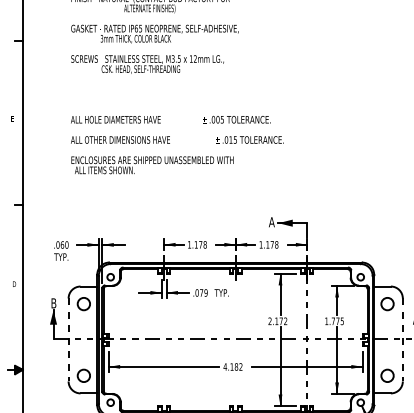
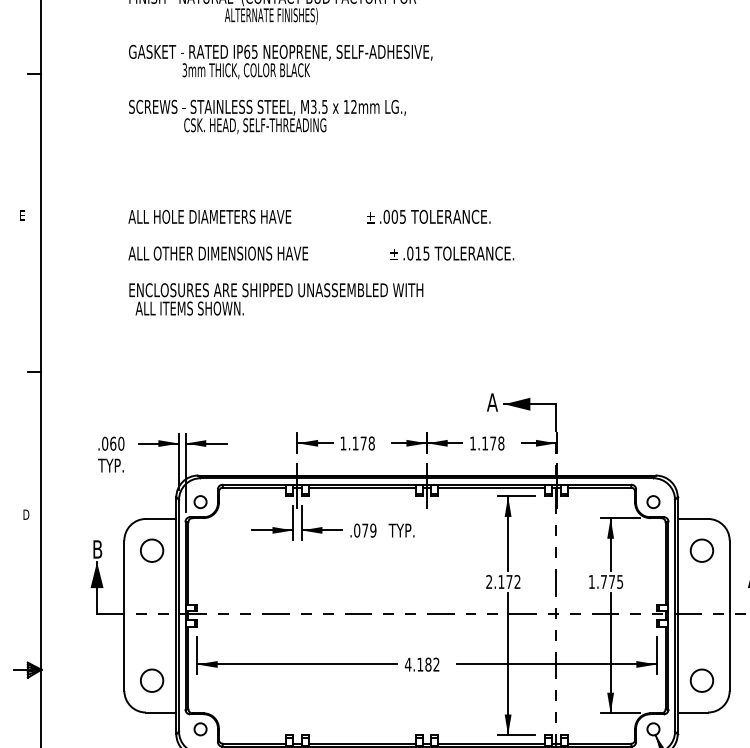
line: (68, 340) -> (124, 616), dashed -> solid
line: (402, 340) -> (729, 616), dashed -> solid

